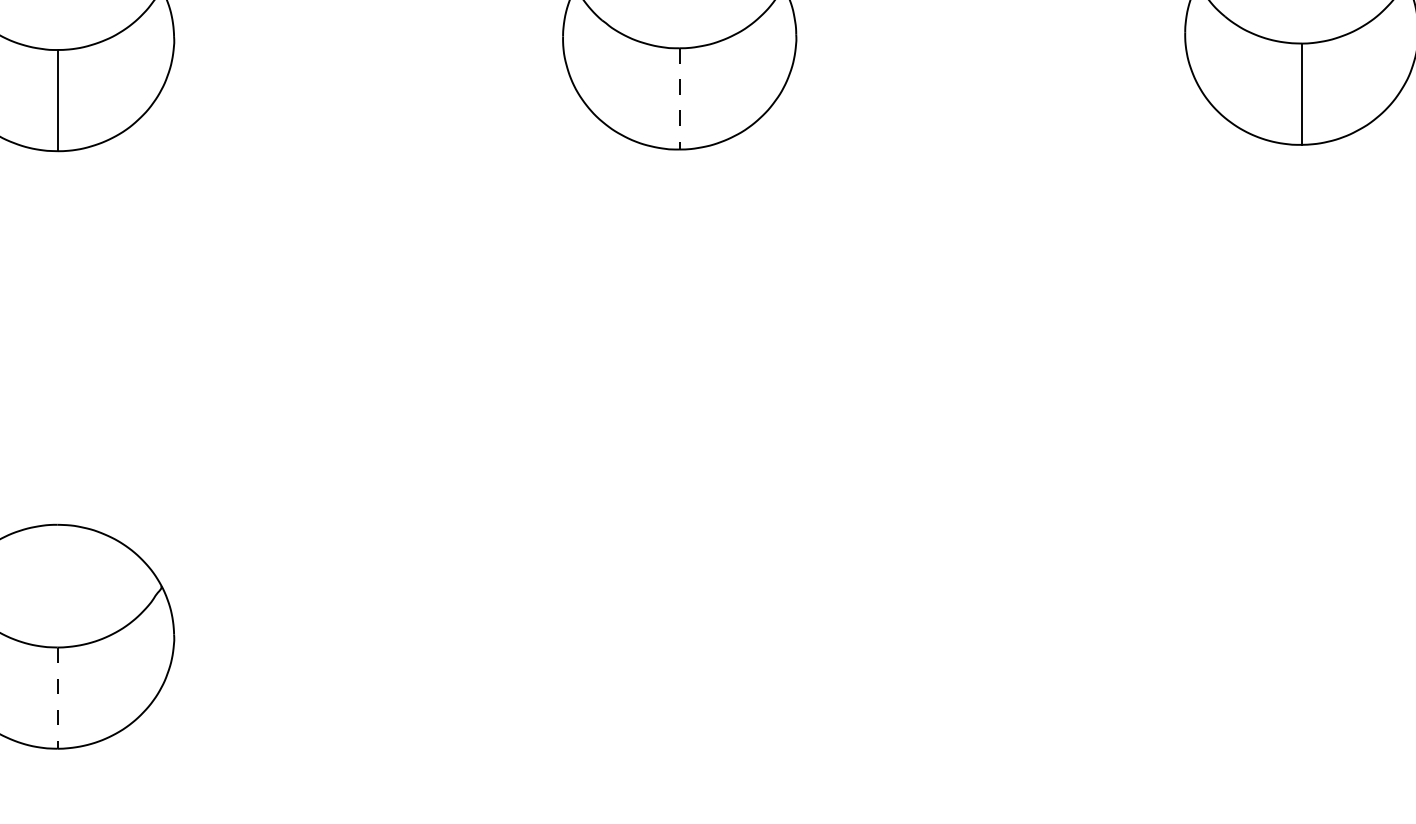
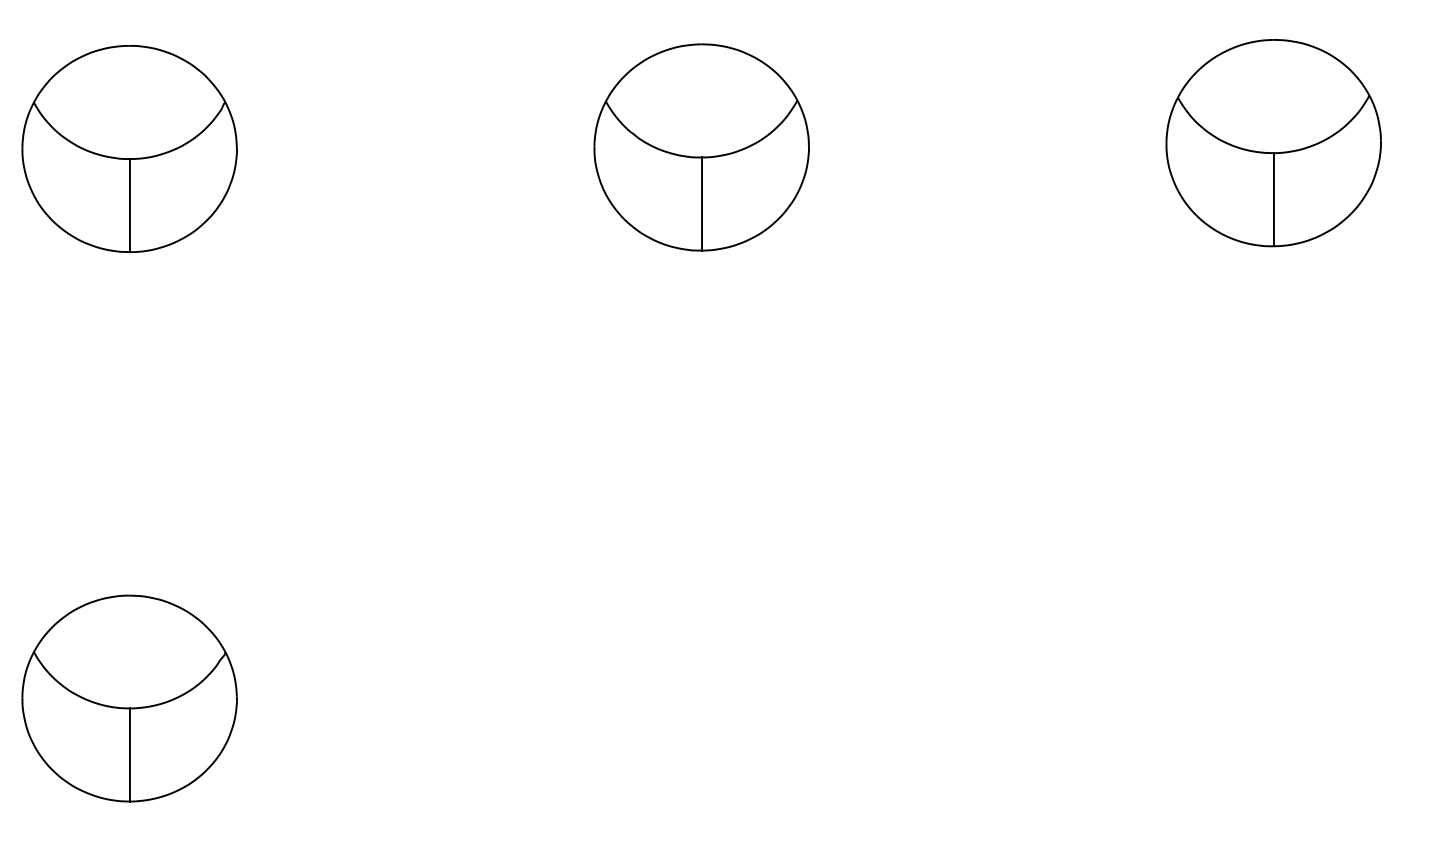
line: (679, 99) -> (701, 204), dashed -> solid
line: (57, 698) -> (129, 755), dashed -> solid

